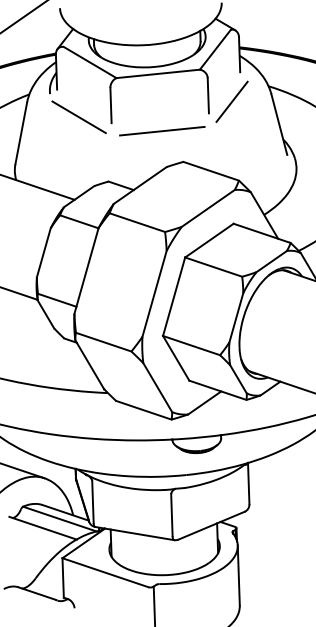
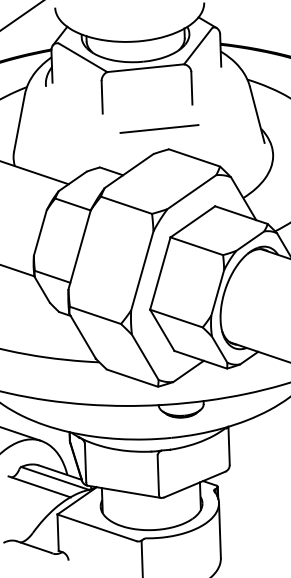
line: (231, 101) -> (213, 93), removed
line: (78, 116) -> (72, 107), removed
line: (162, 130) -> (159, 128), moved

